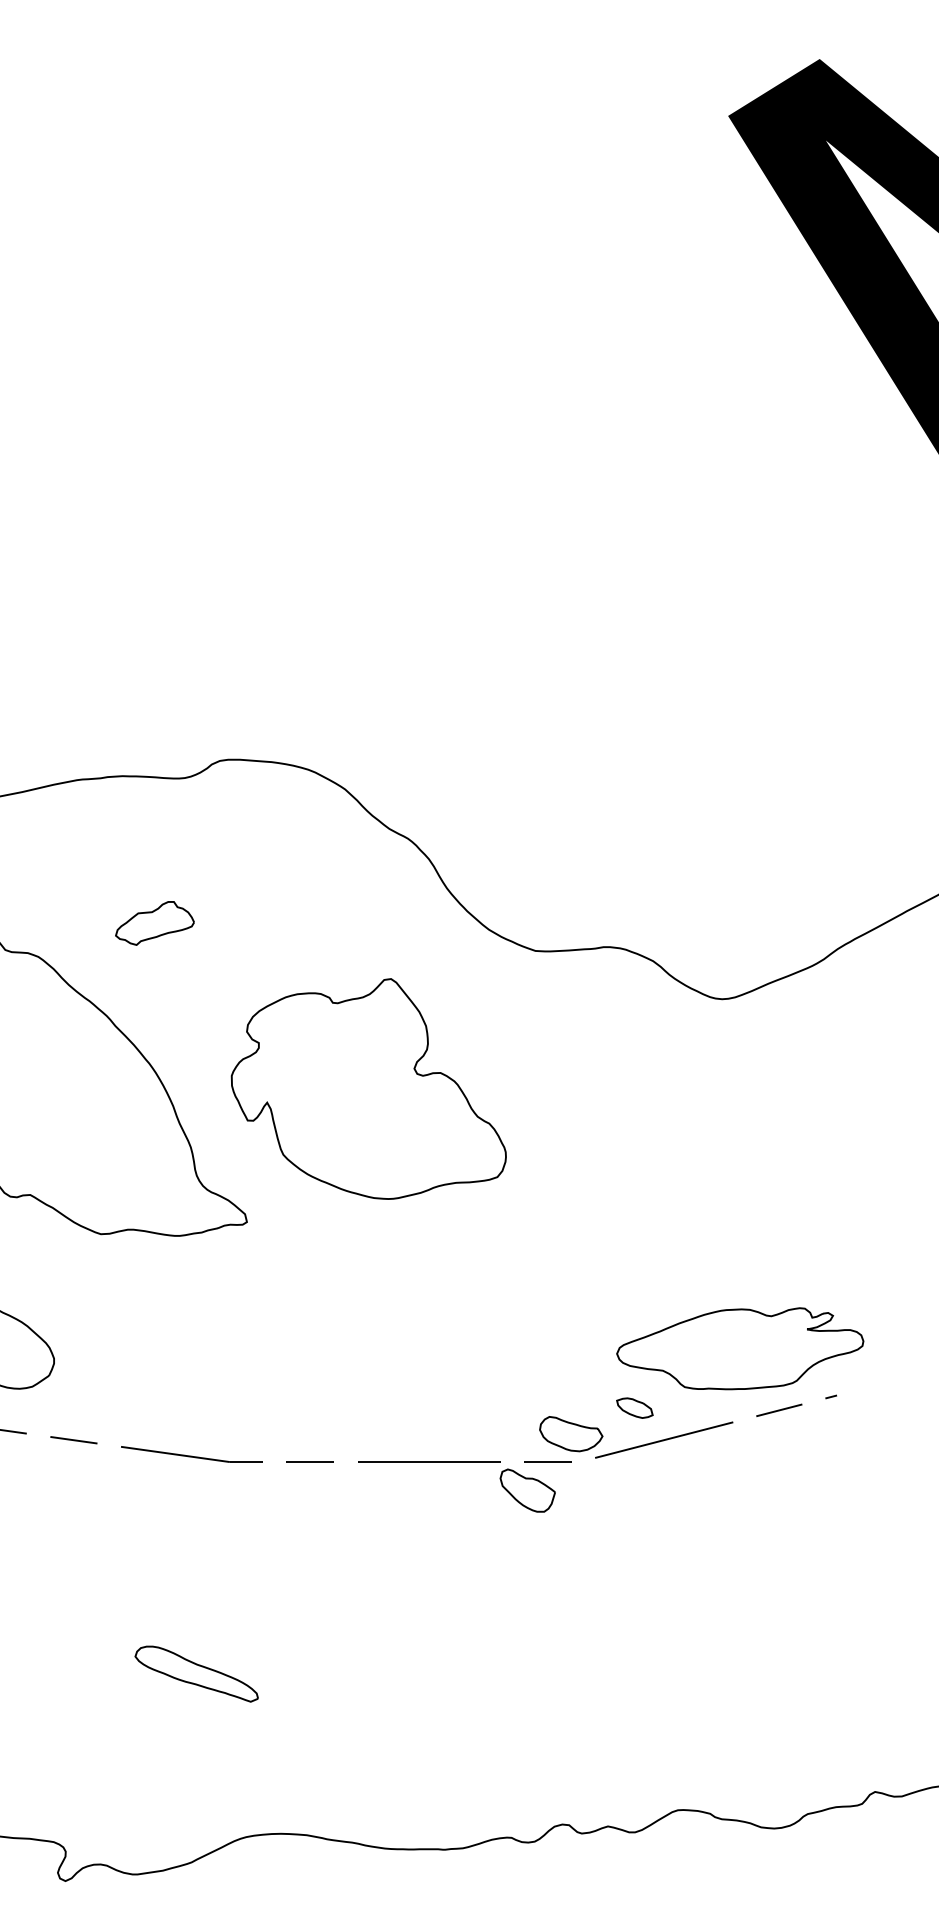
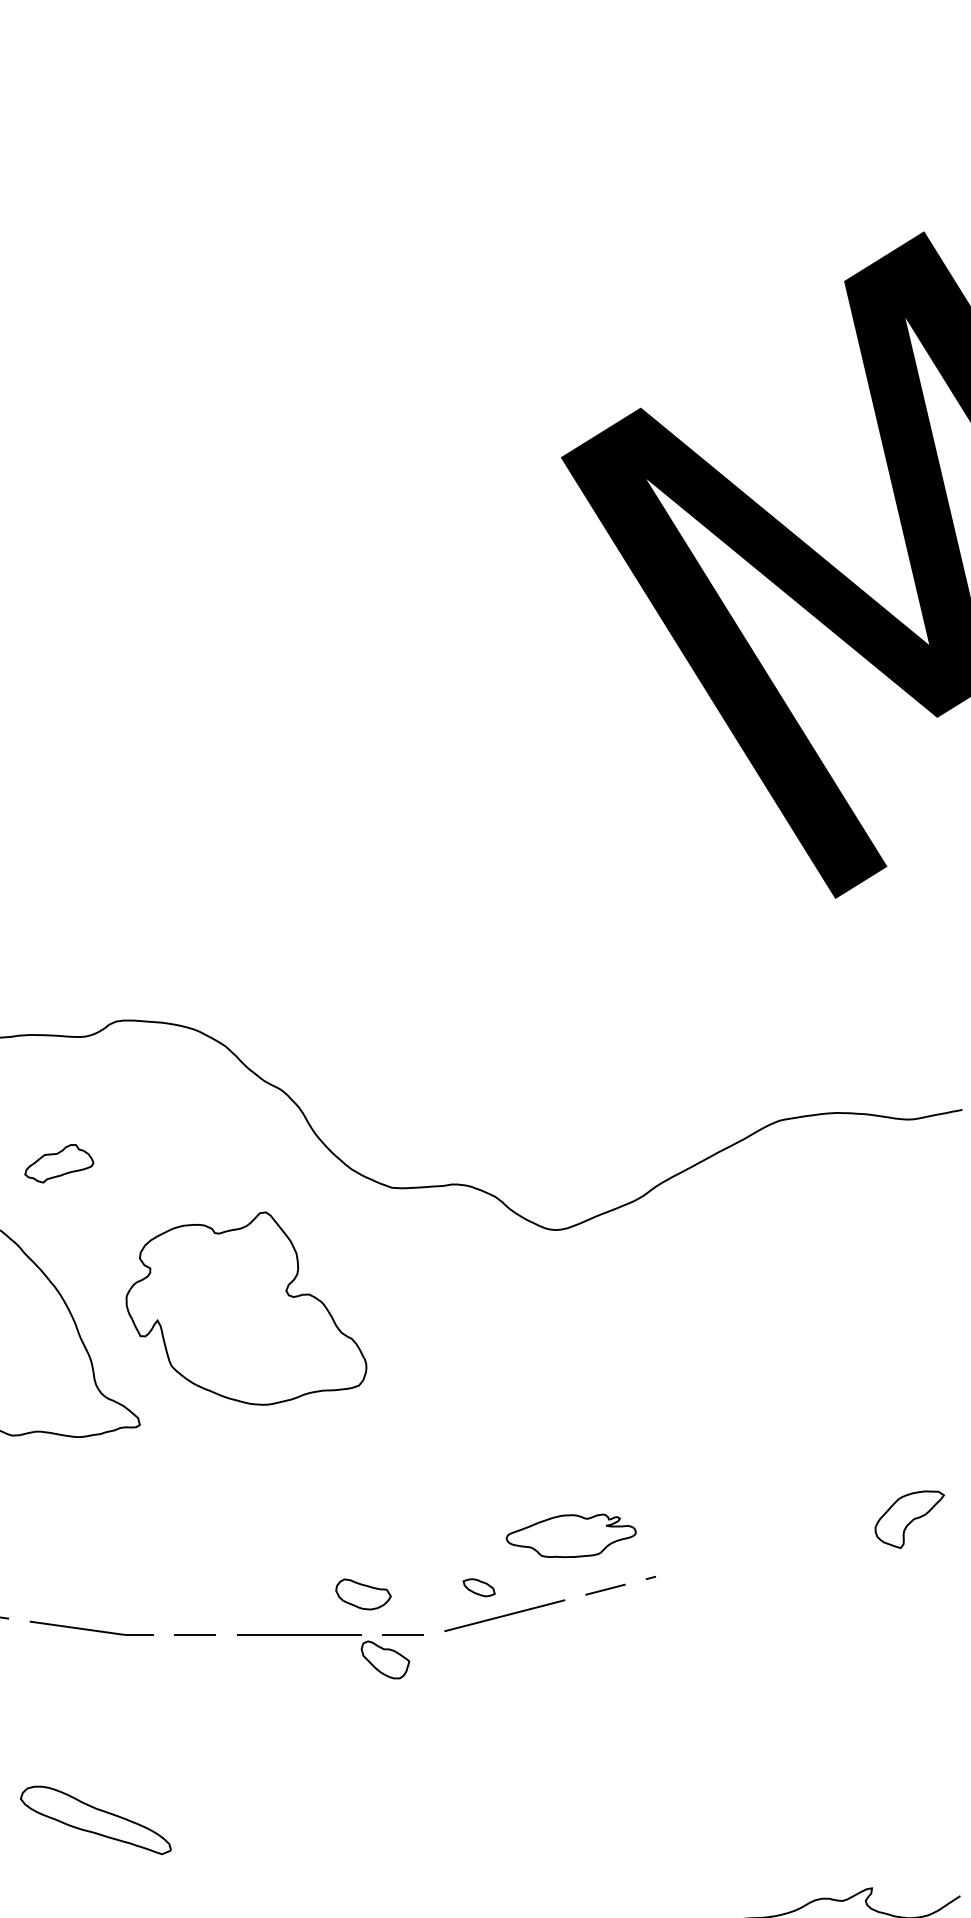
part: (739, 1348) -> (570, 1535), size x0.6
part: (571, 1434) -> (363, 1594), moved
part: (196, 1674) -> (95, 1820), size x1.4

